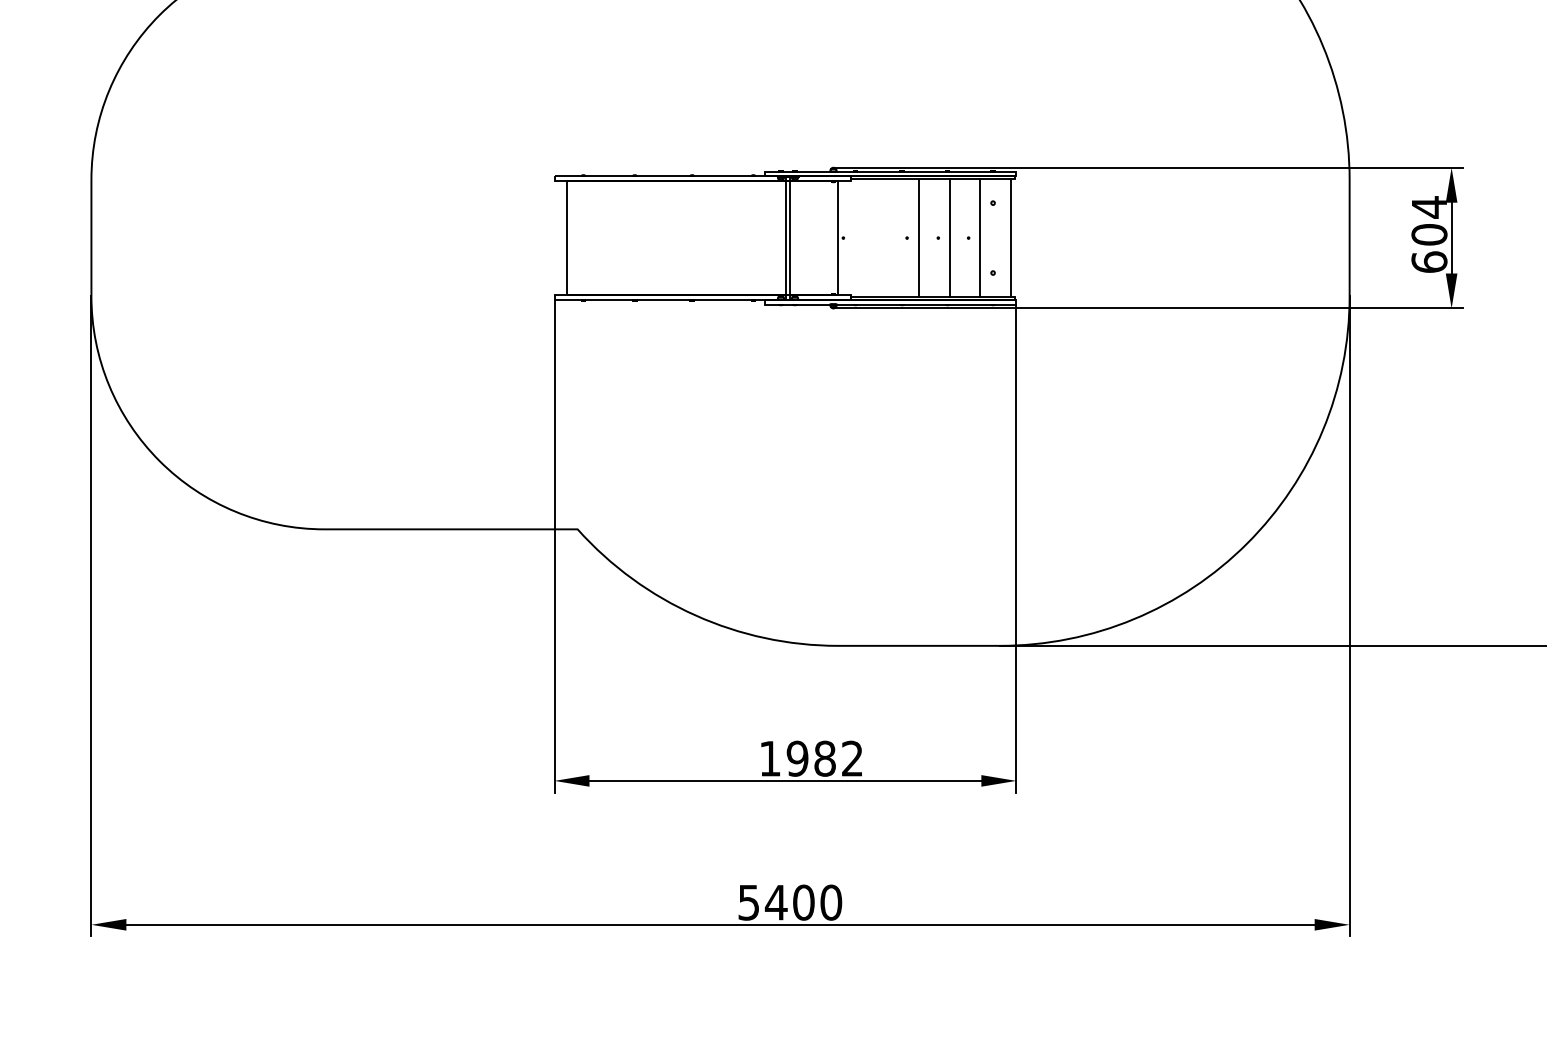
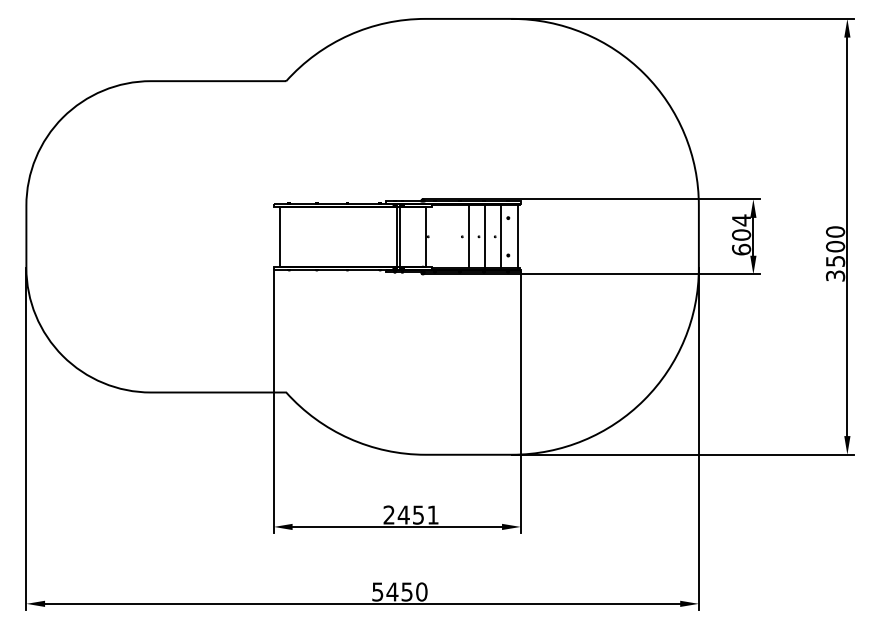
text: (810, 757) -> (410, 514), 1982 -> 2451
text: (802, 901) -> (406, 591), 5400 -> 5450

